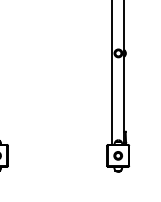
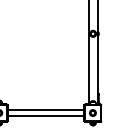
line: (57, 151) -> (45, 109), added
line: (57, 160) -> (45, 116), added

